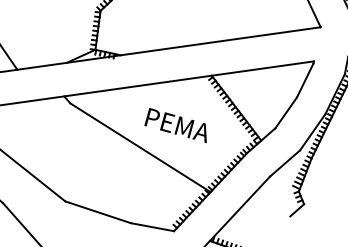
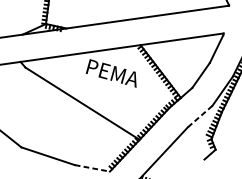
text: (175, 125) -> (111, 73), moved
line: (285, 163) -> (200, 116), solid -> dashed
line: (152, 227) -> (92, 168), solid -> dashed

